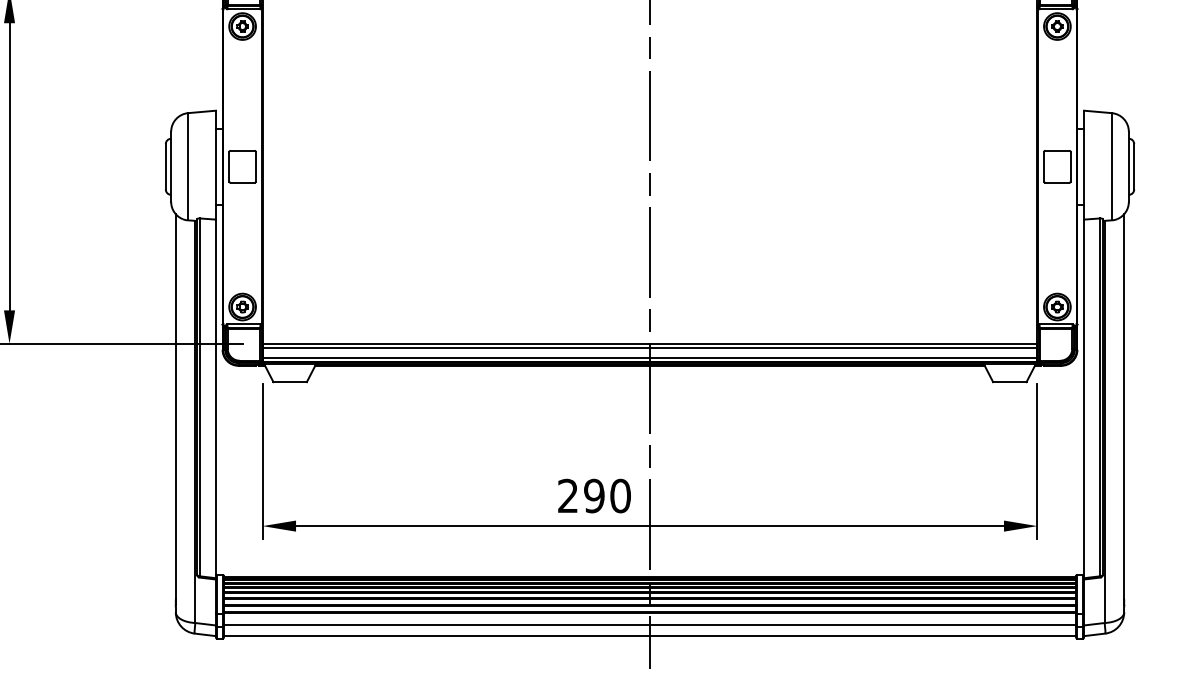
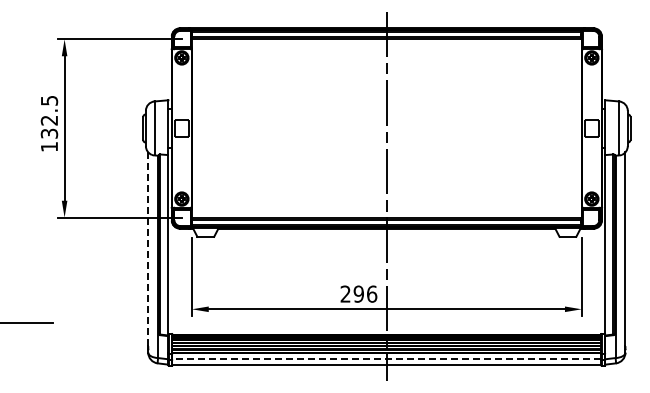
line: (176, 407) -> (148, 249), solid -> dashed
text: (621, 494) -> (372, 293), 290 -> 296
line: (649, 625) -> (386, 359), solid -> dashed

